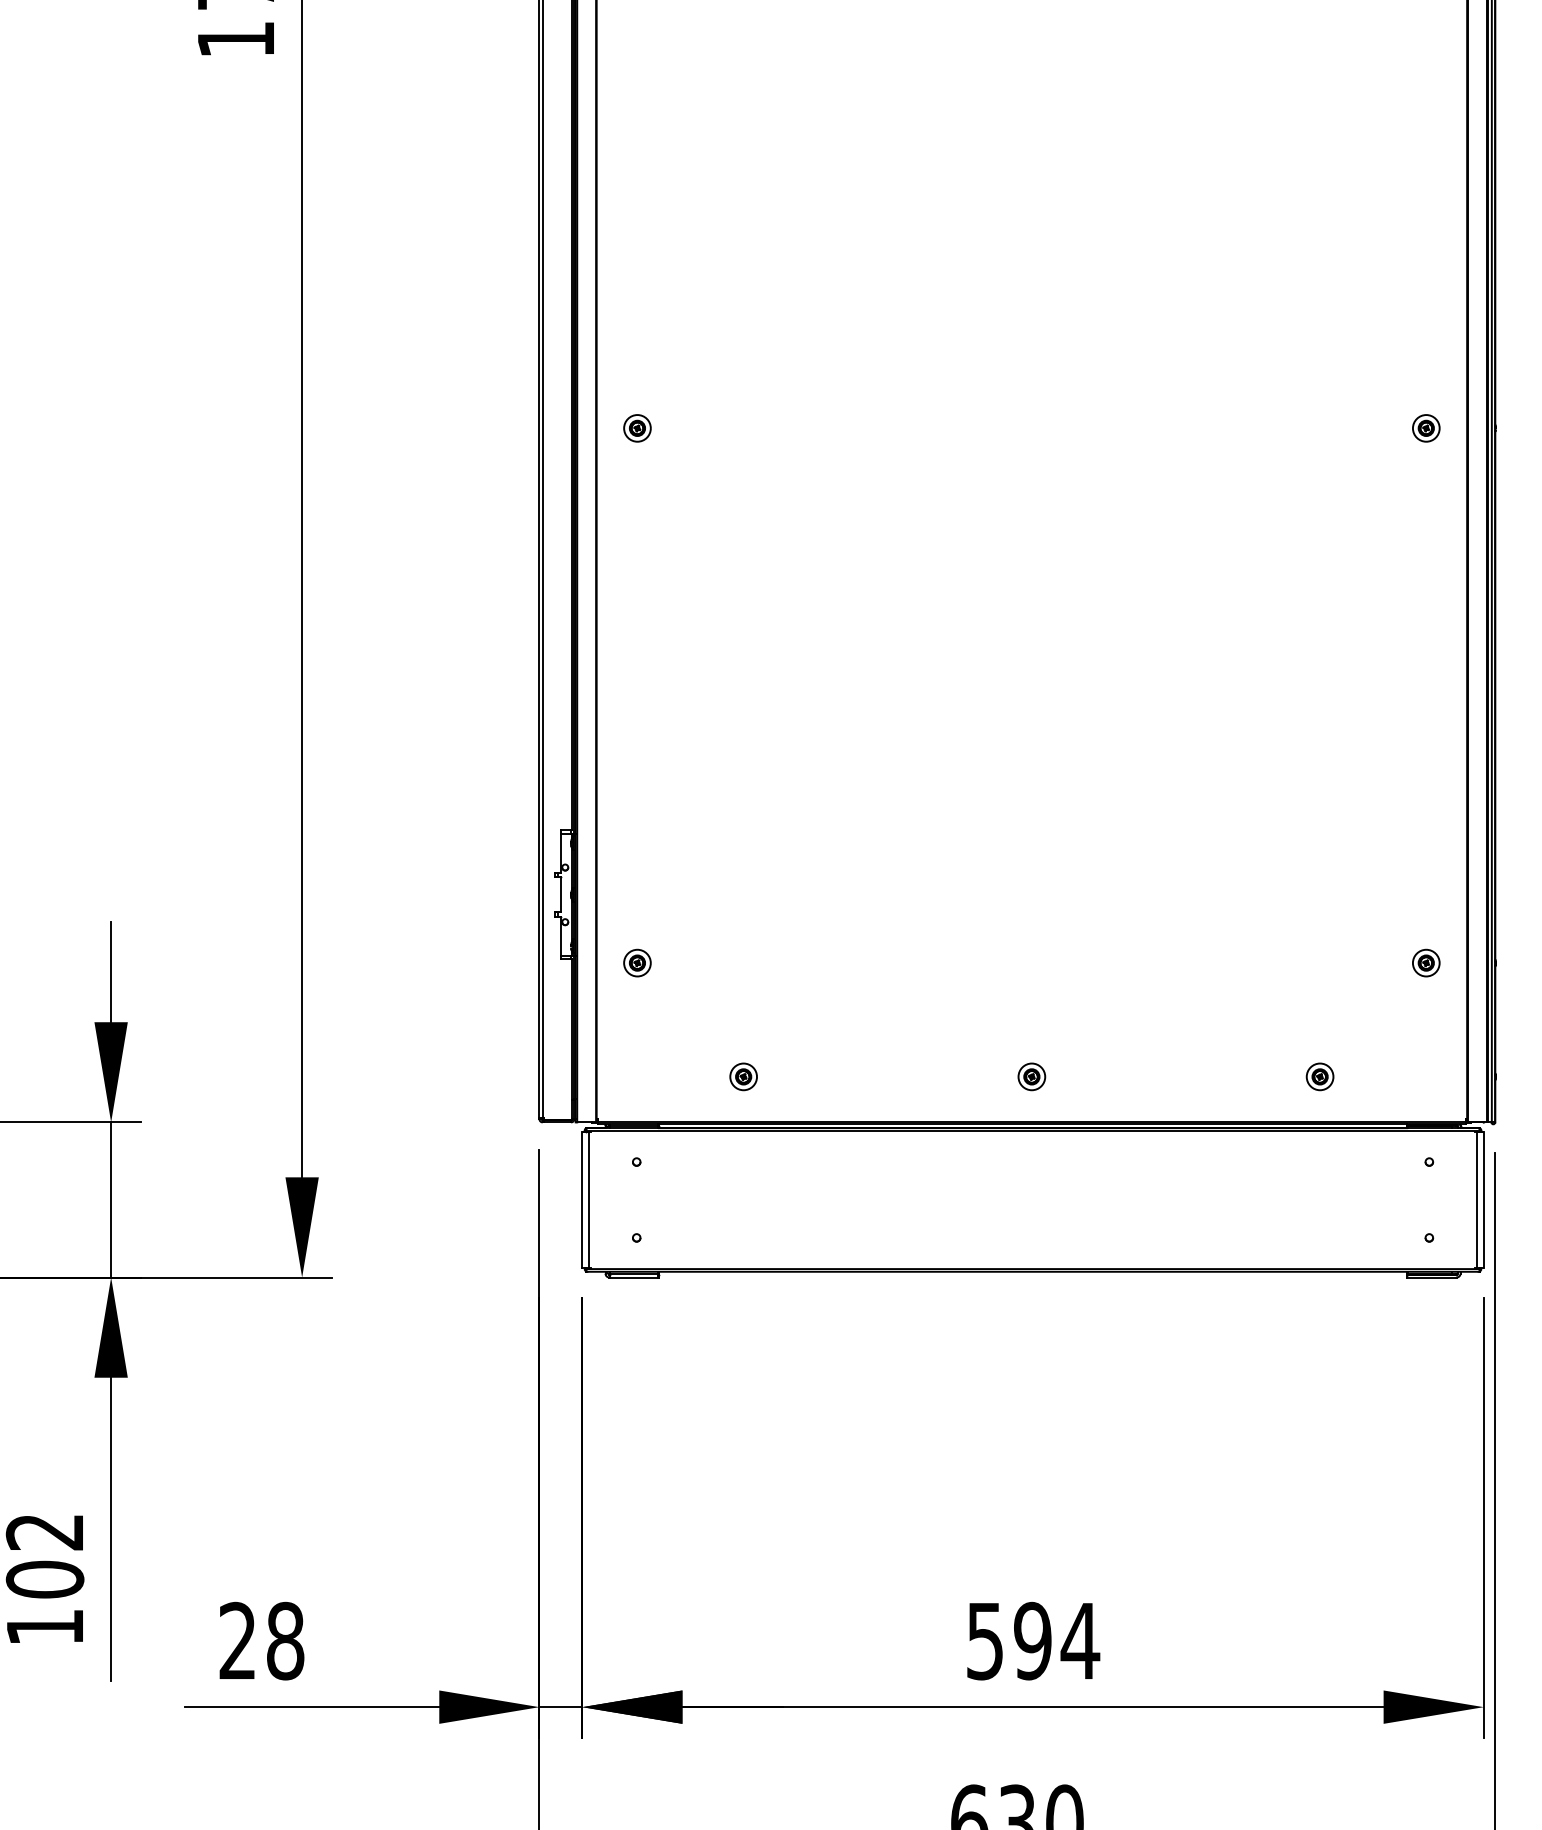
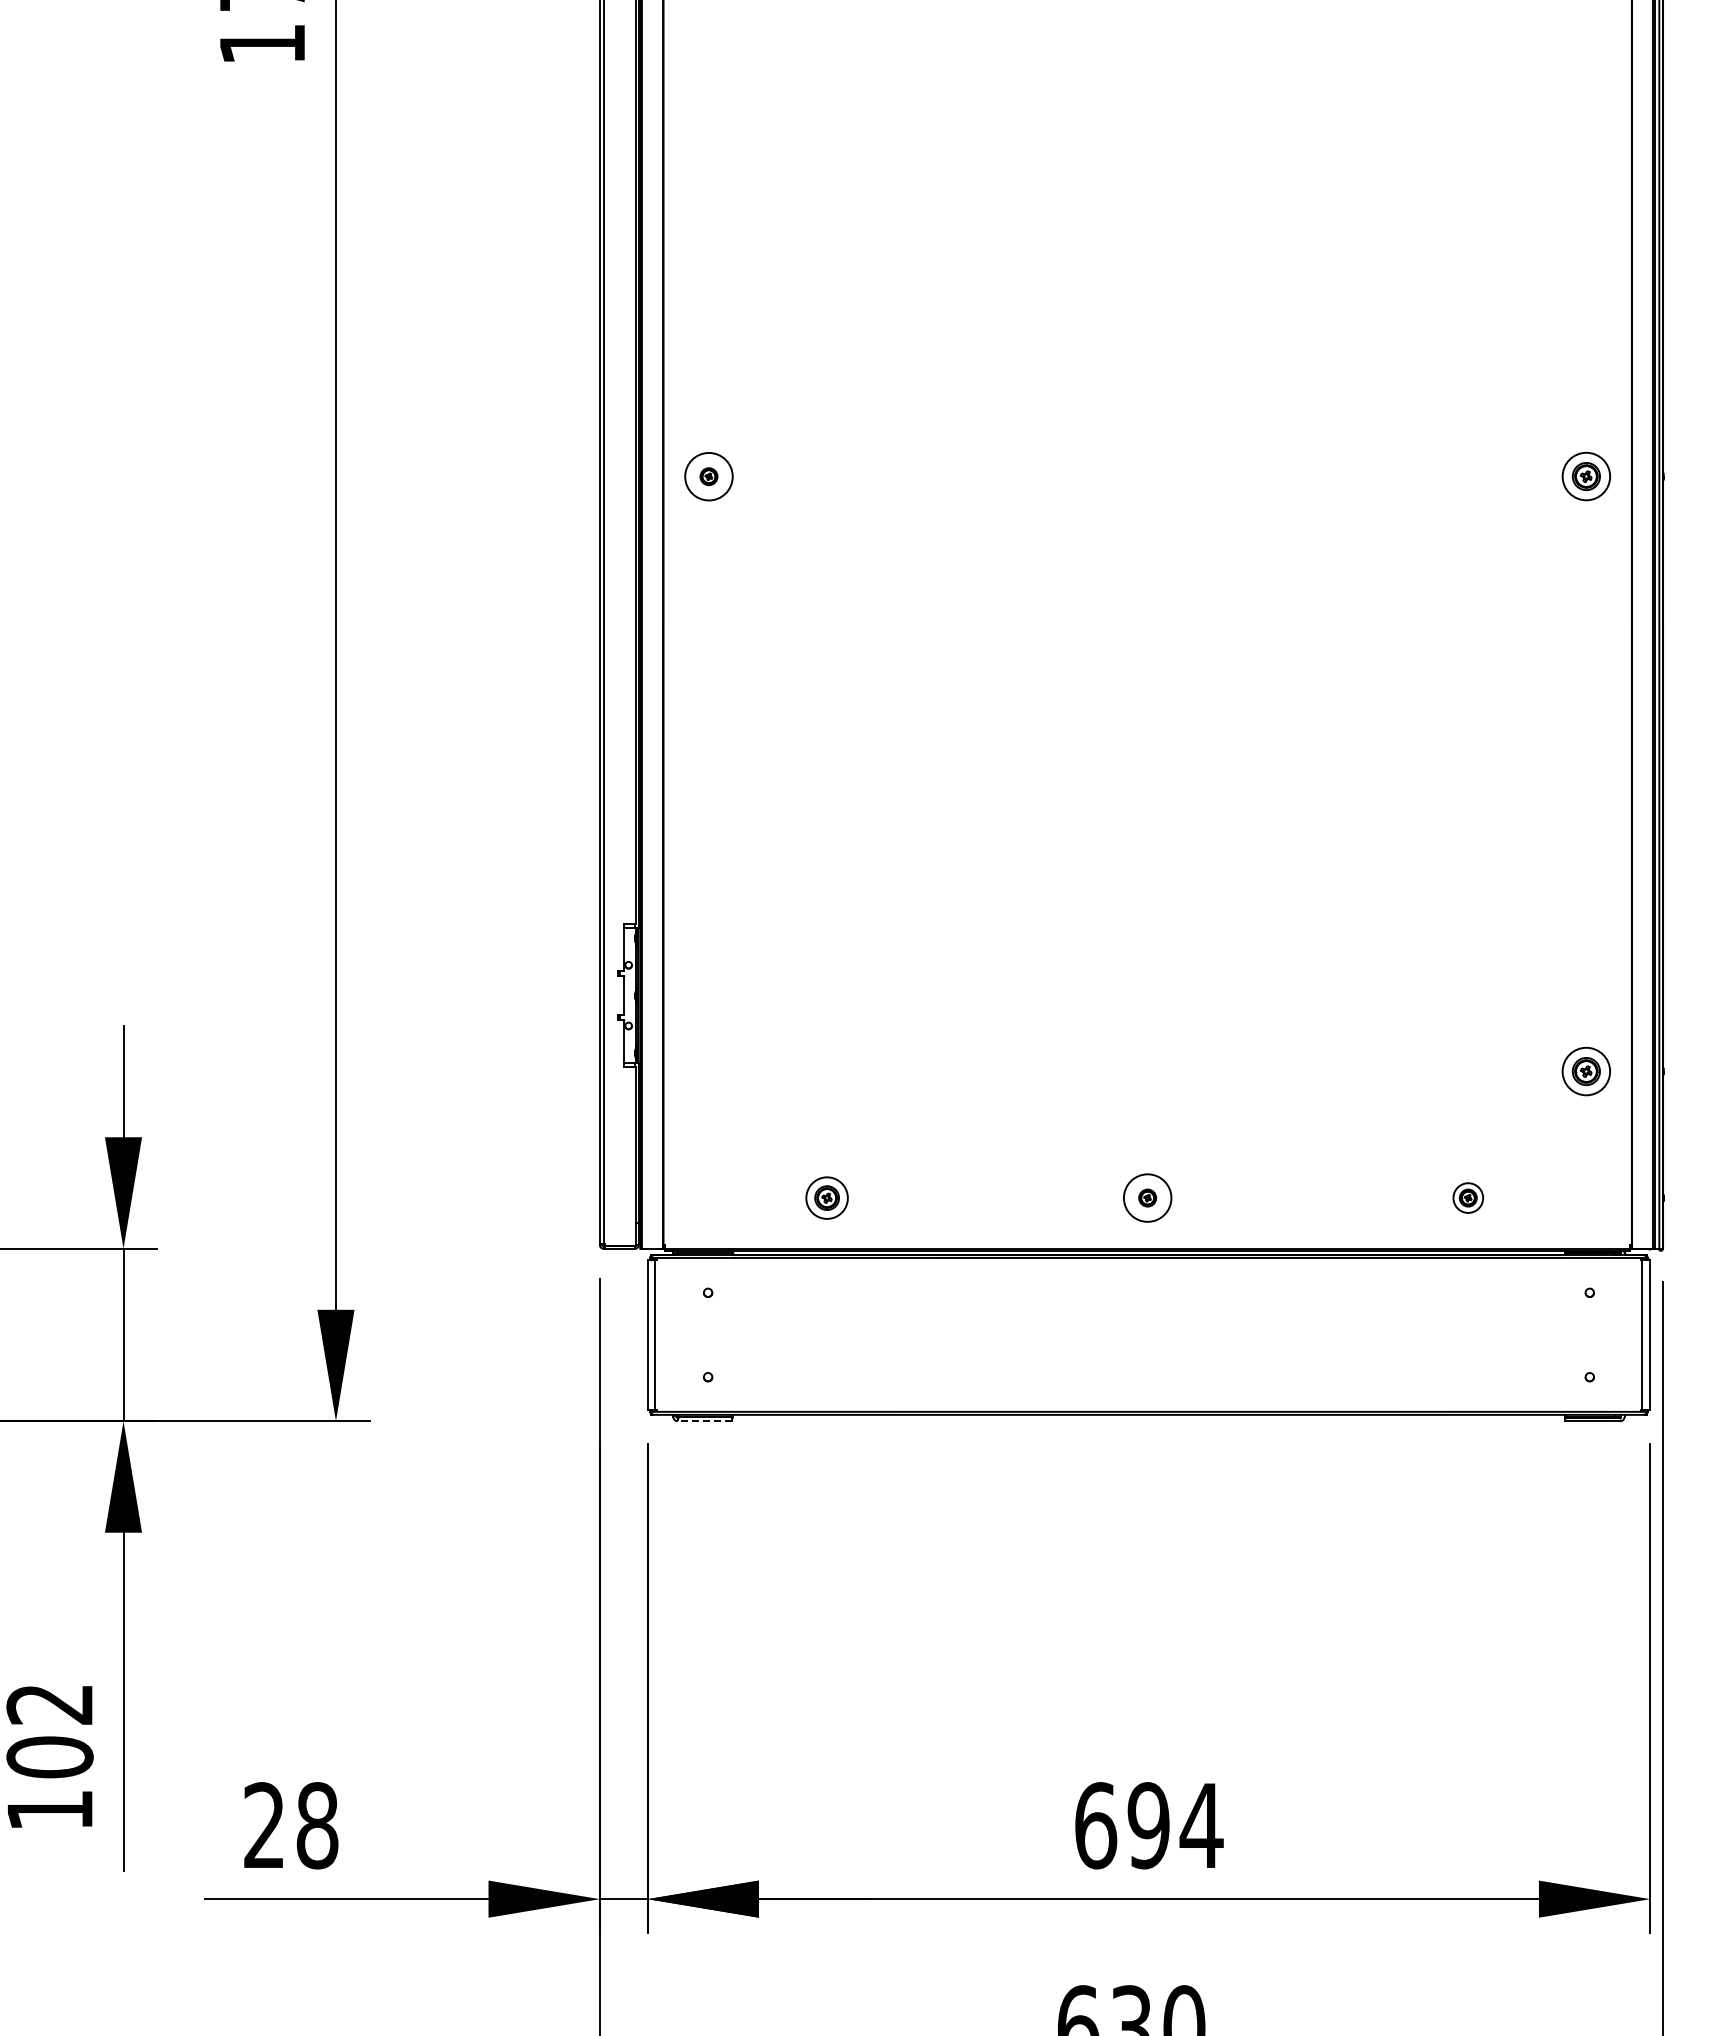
circle: (637, 428) -> (708, 476), size x1.6
part: (1426, 428) -> (1586, 476), size x1.6
part: (637, 963) -> (708, 1071), removed
part: (1426, 963) -> (1586, 1071), size x1.6
part: (743, 1076) -> (826, 1197), size x1.4
circle: (1031, 1076) -> (1147, 1197), size x1.6
line: (633, 1277) -> (704, 1421), solid -> dashed
text: (985, 1640) -> (1096, 1825), 594 -> 694

